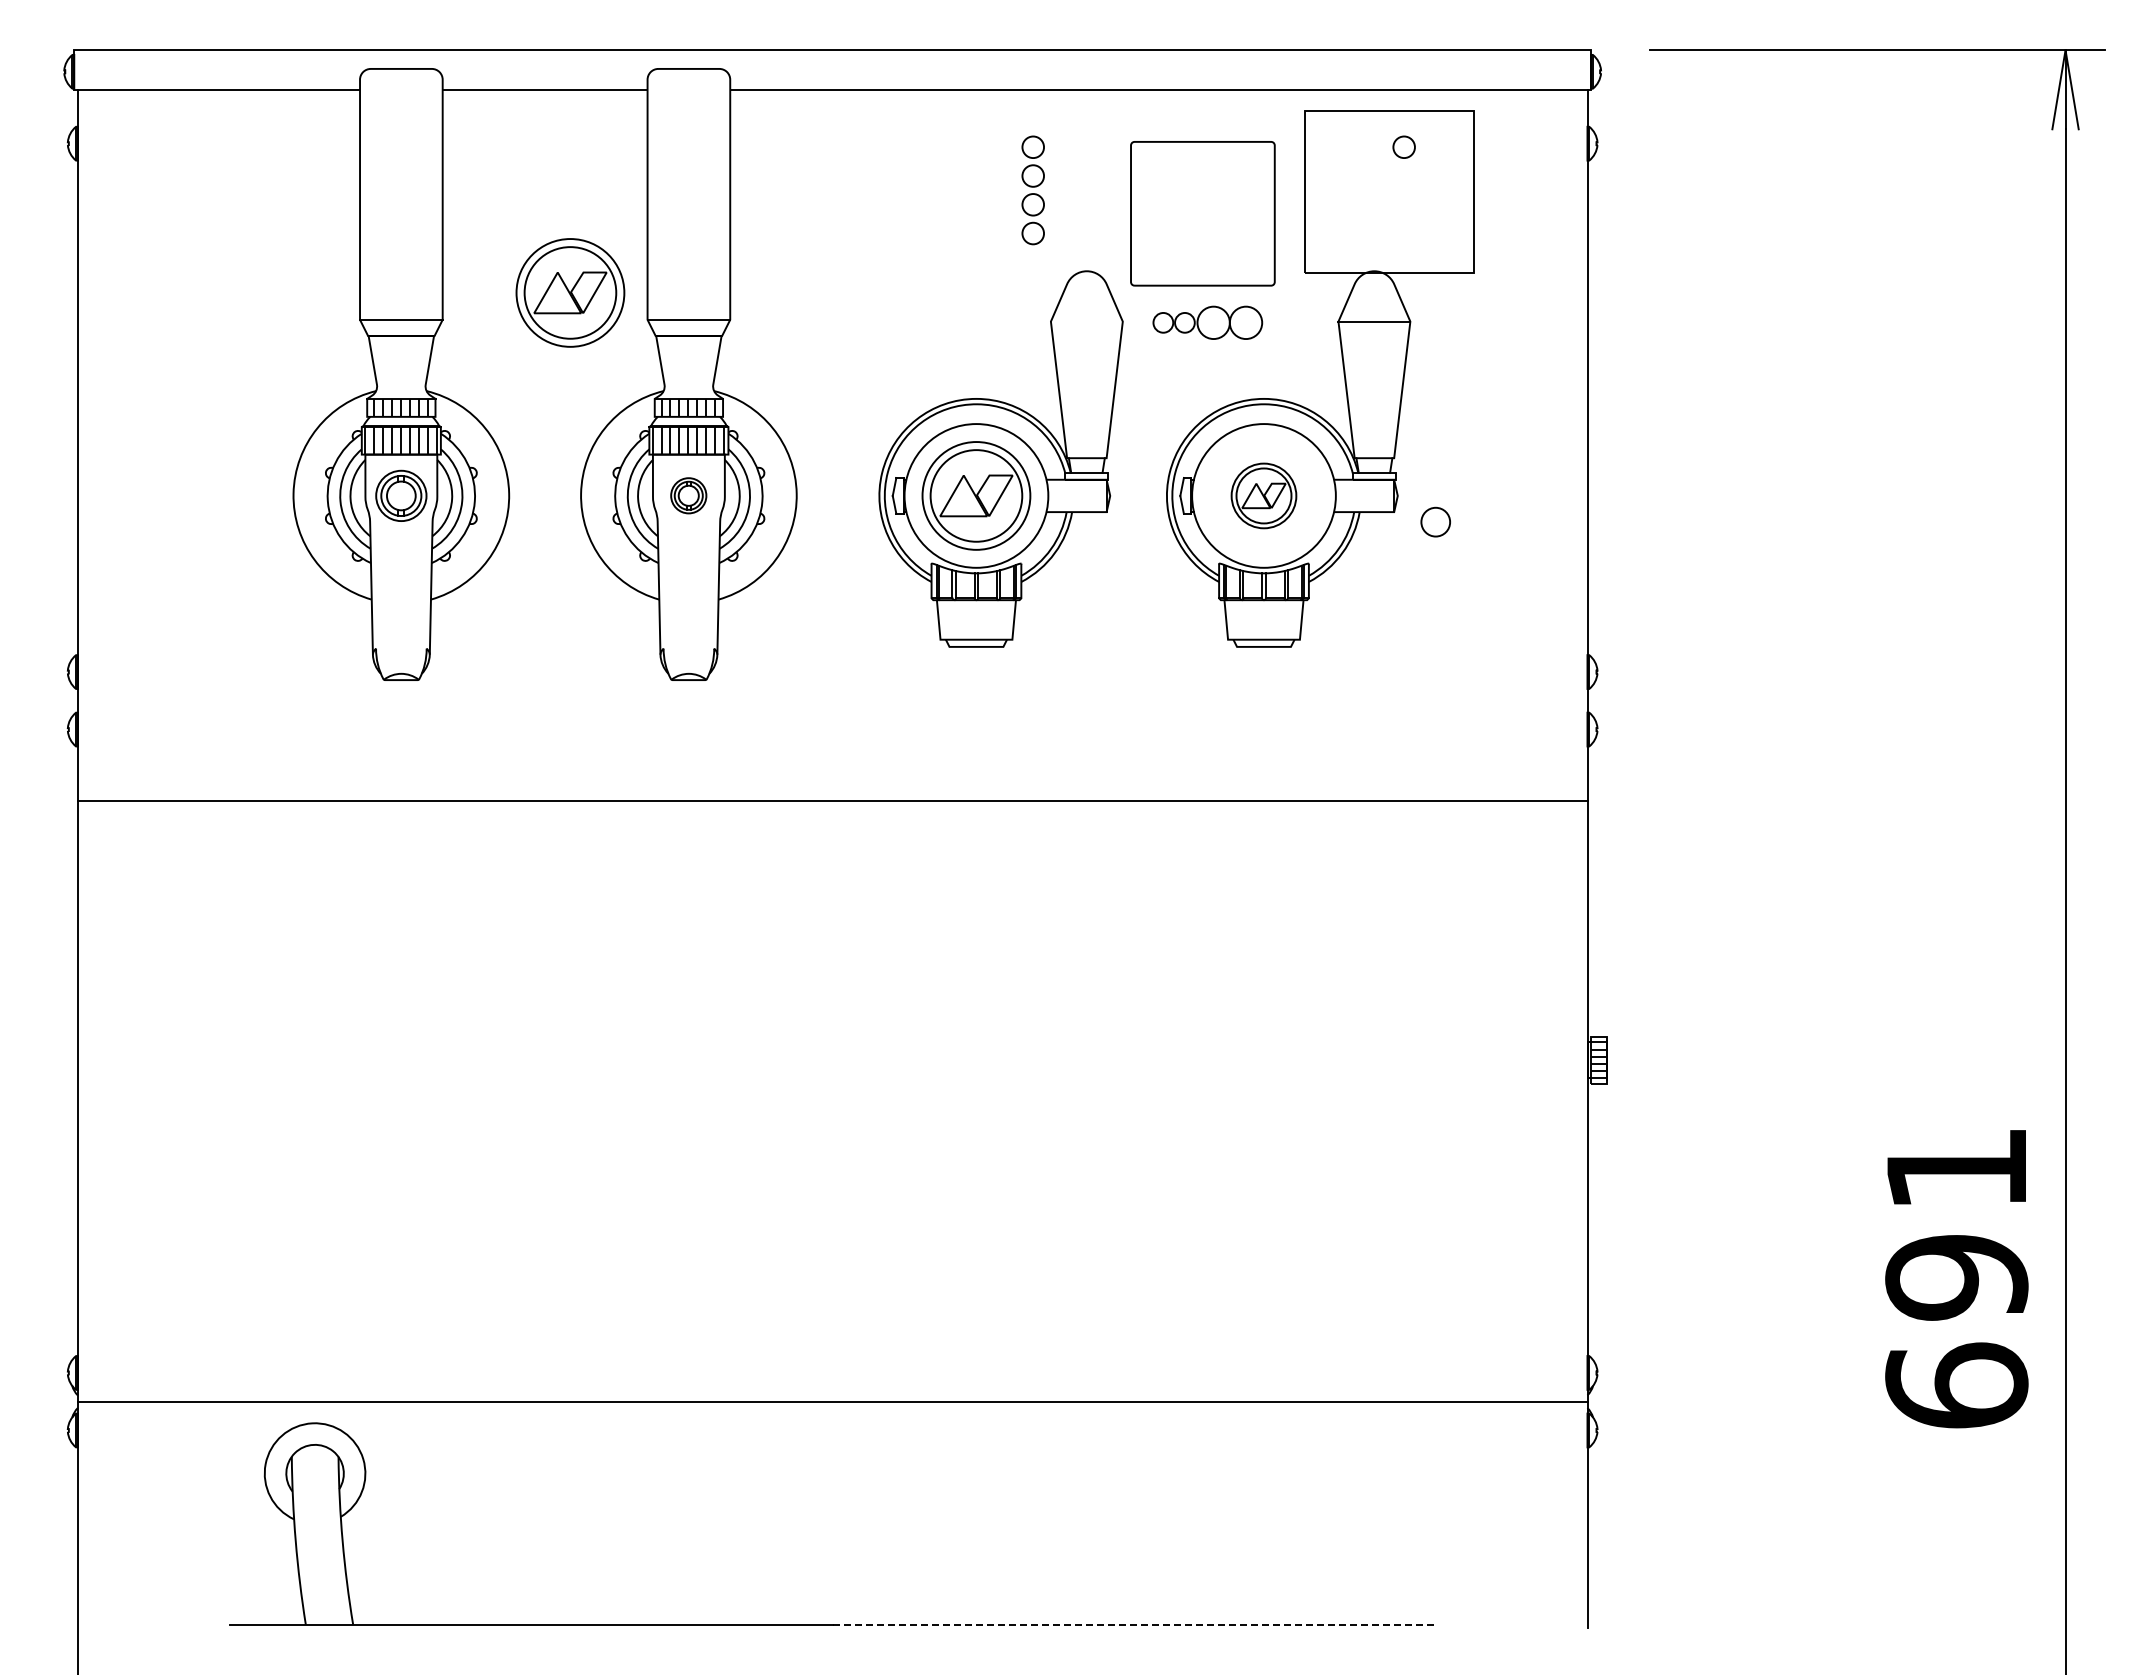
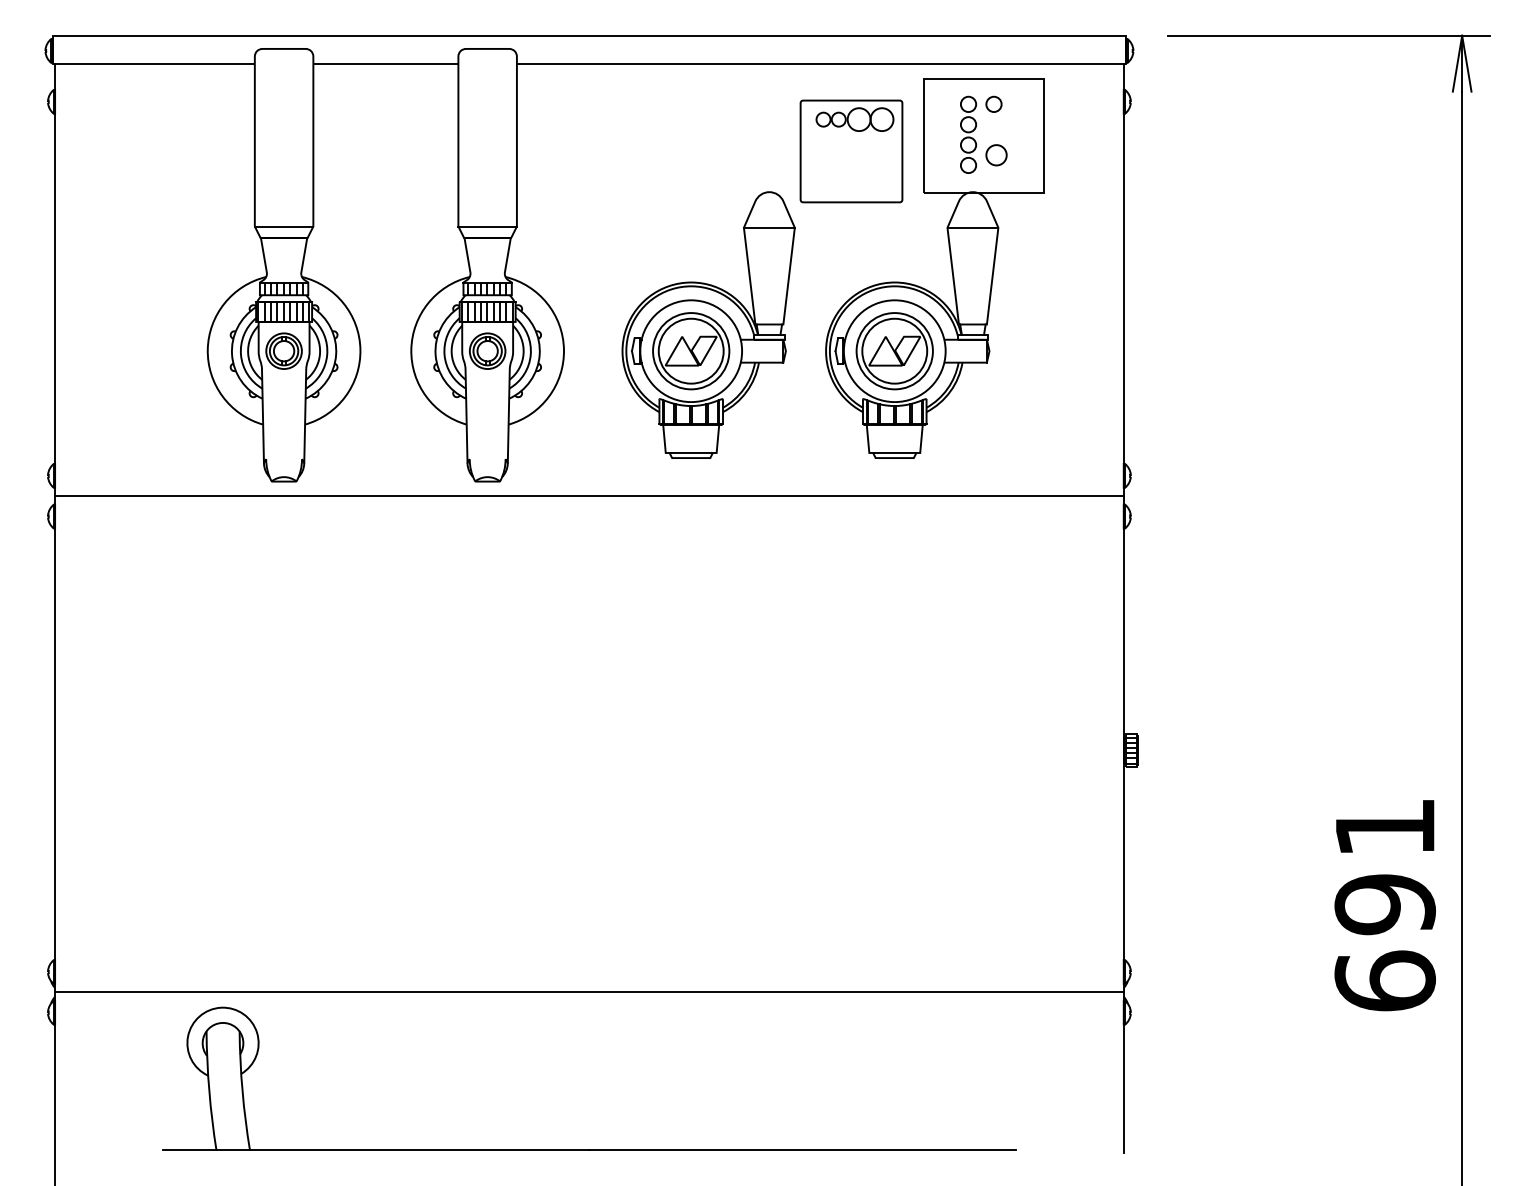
part: (1032, 190) -> (968, 134), moved
part: (570, 292) -> (403, 207), removed
line: (1086, 321) -> (769, 227), added
part: (1207, 322) -> (854, 119), moved
part: (688, 495) -> (487, 350), size x1.43
part: (1263, 495) -> (894, 350), size x1.67
circle: (1435, 521) -> (996, 154), moved
line: (832, 800) -> (589, 496), moved
line: (1134, 1624) -> (803, 1150), dashed -> solid

